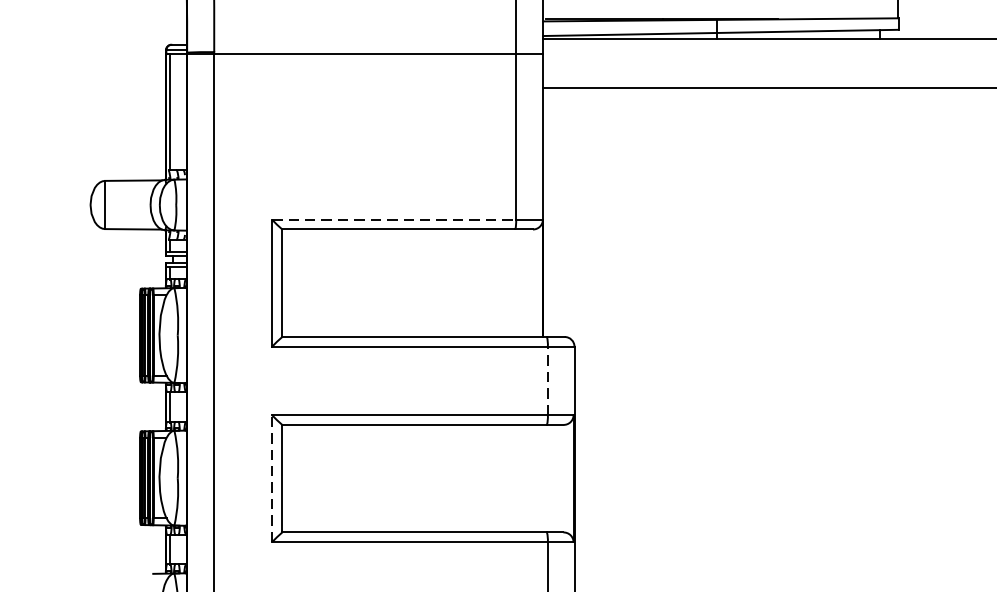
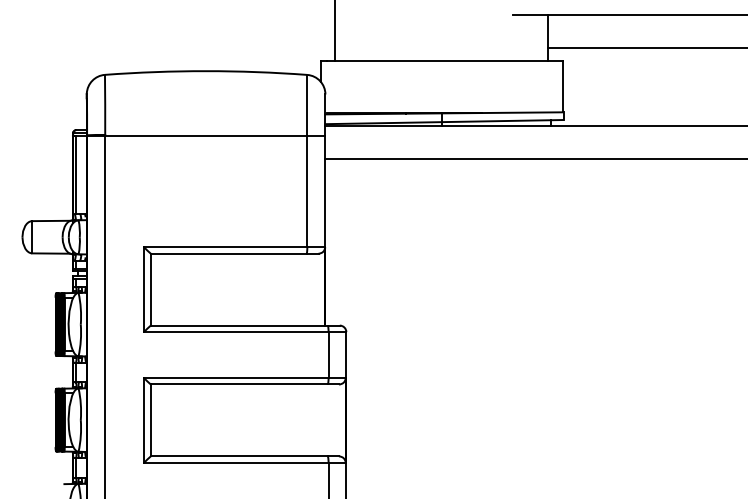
line: (393, 220) -> (225, 247), dashed -> solid
line: (547, 381) -> (328, 355), dashed -> solid
line: (271, 478) -> (143, 420), dashed -> solid

